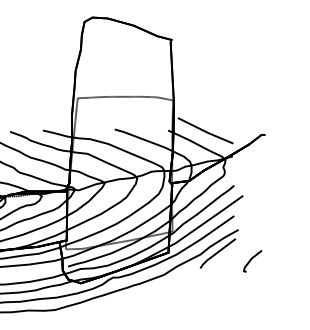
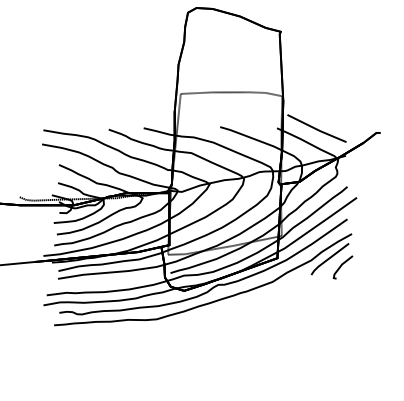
line: (251, 260) -> (341, 266), moved

